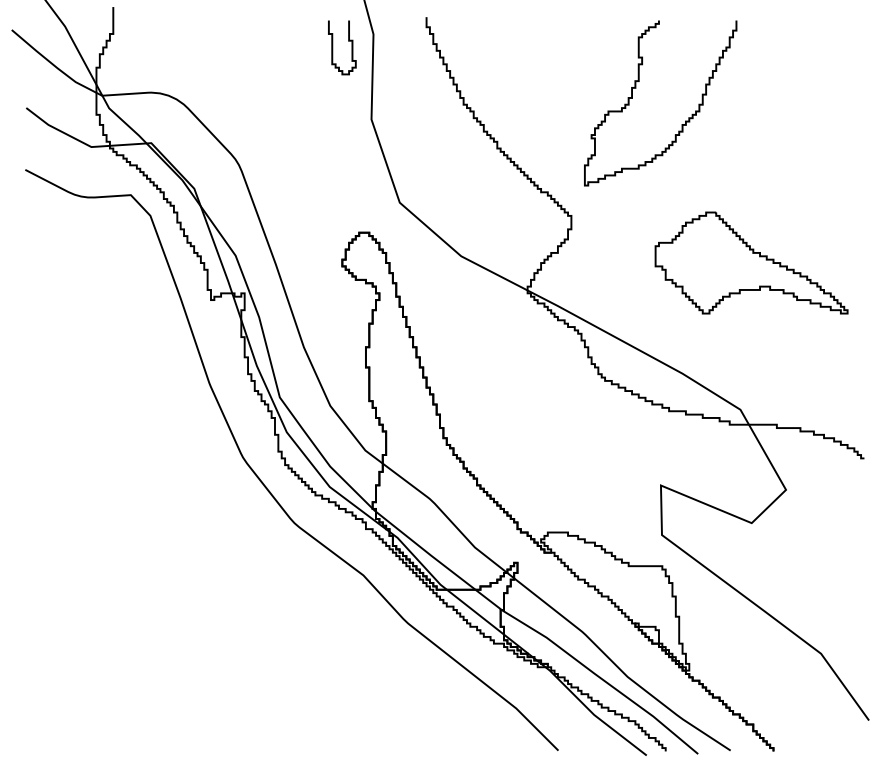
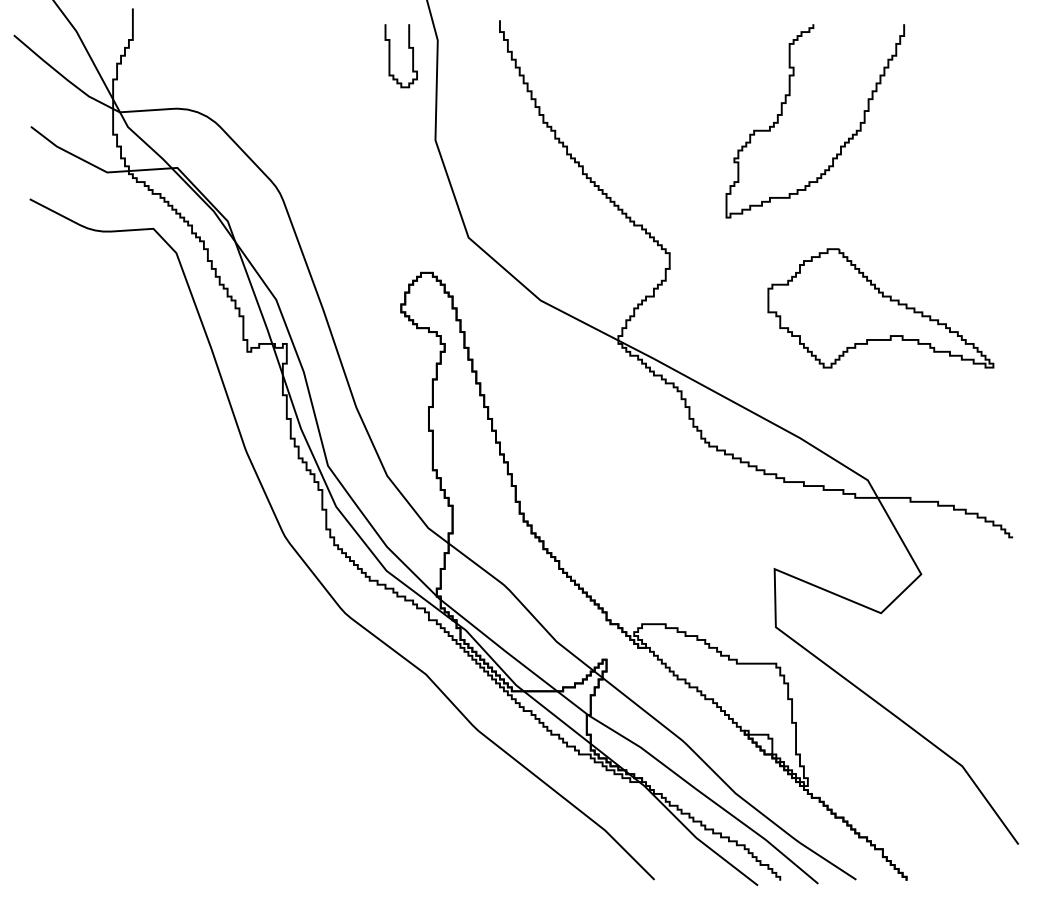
curve: (632, 98) -> (782, 115), moved

